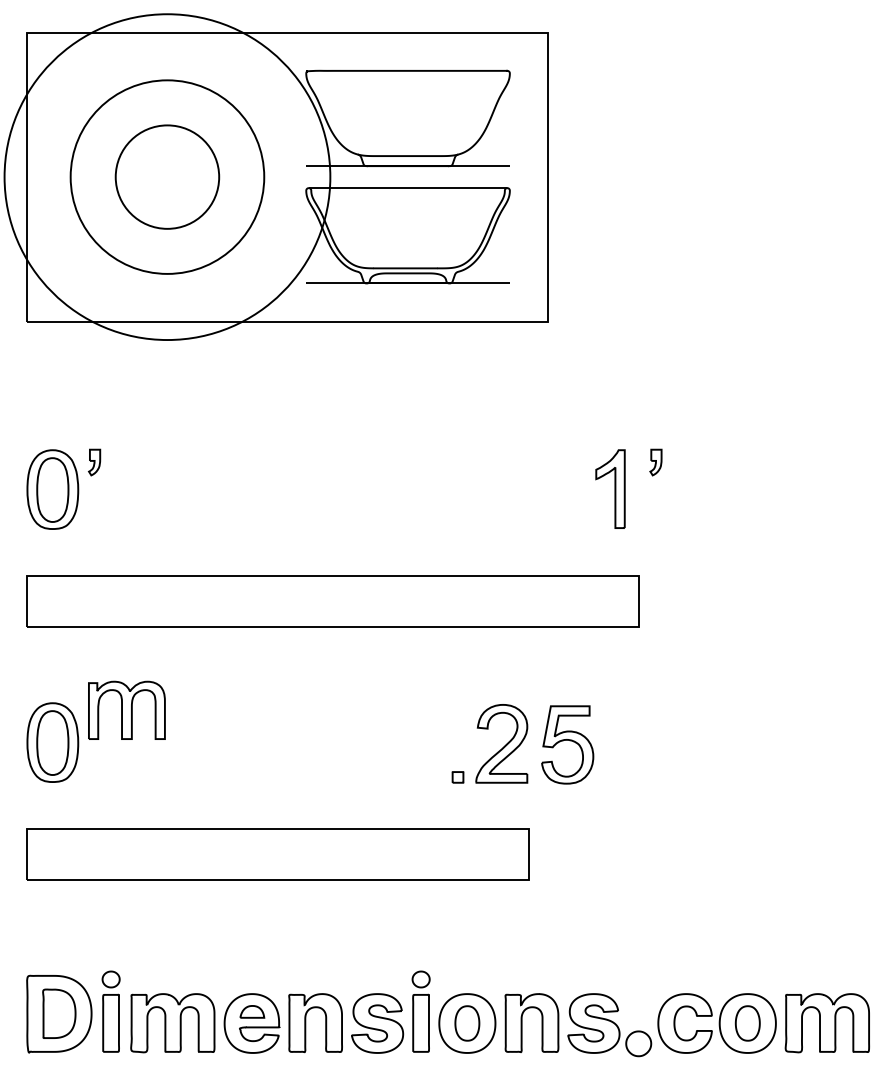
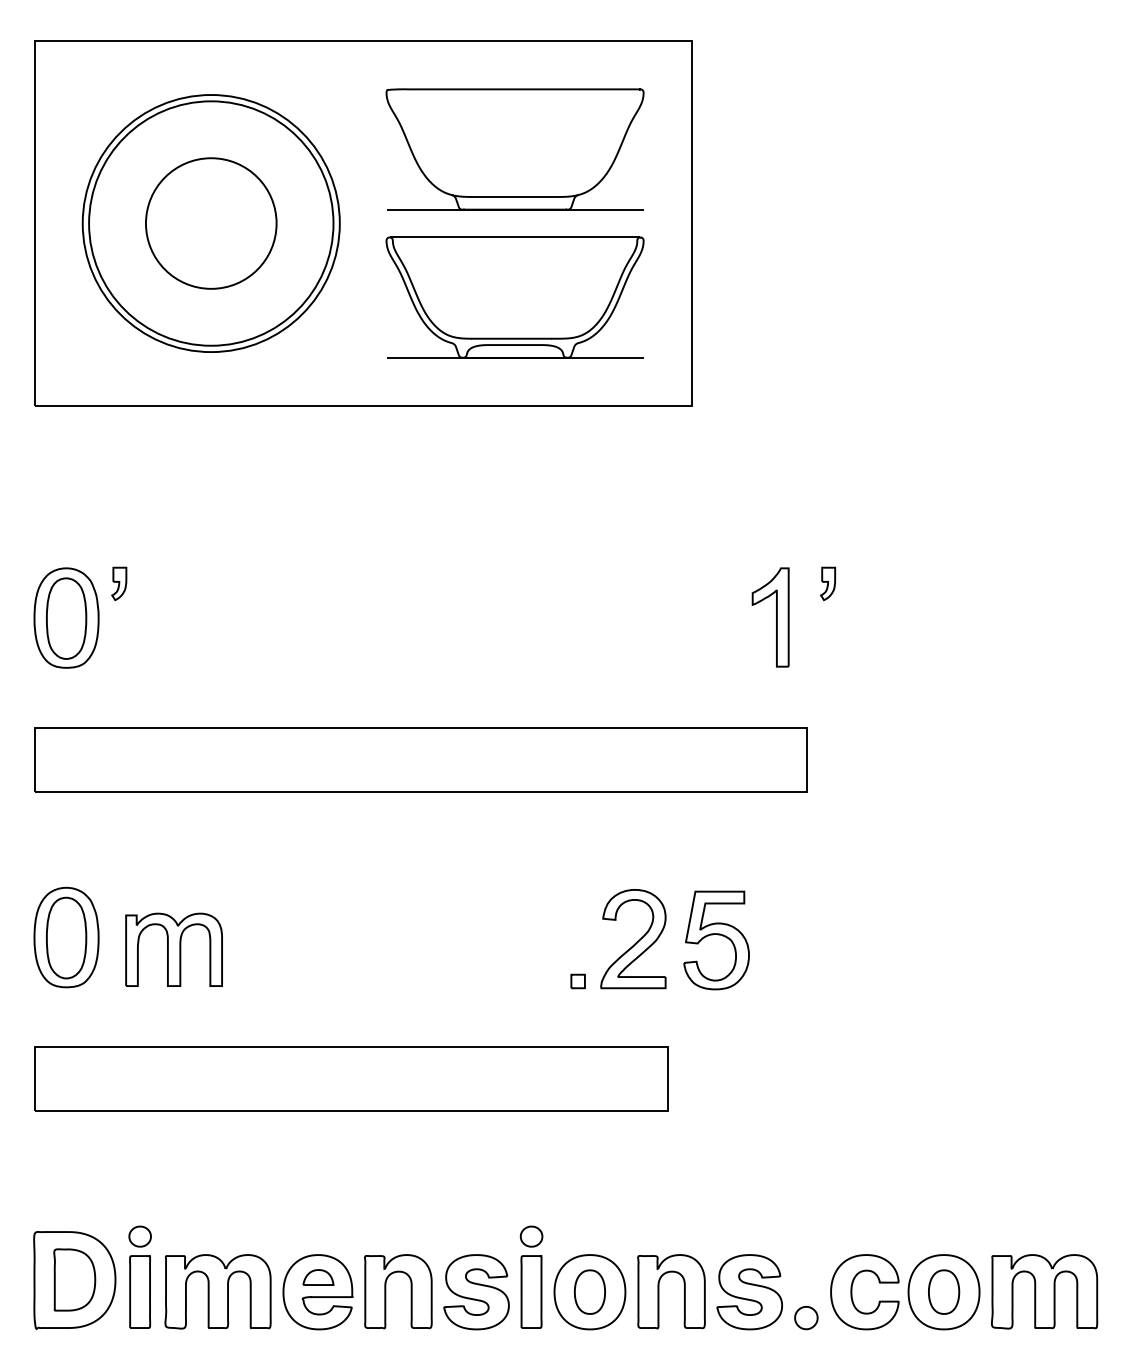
circle: (166, 177) -> (210, 223), size x0.62
part: (126, 710) -> (173, 949), moved
part: (638, 1044) -> (806, 1318), size x0.71

